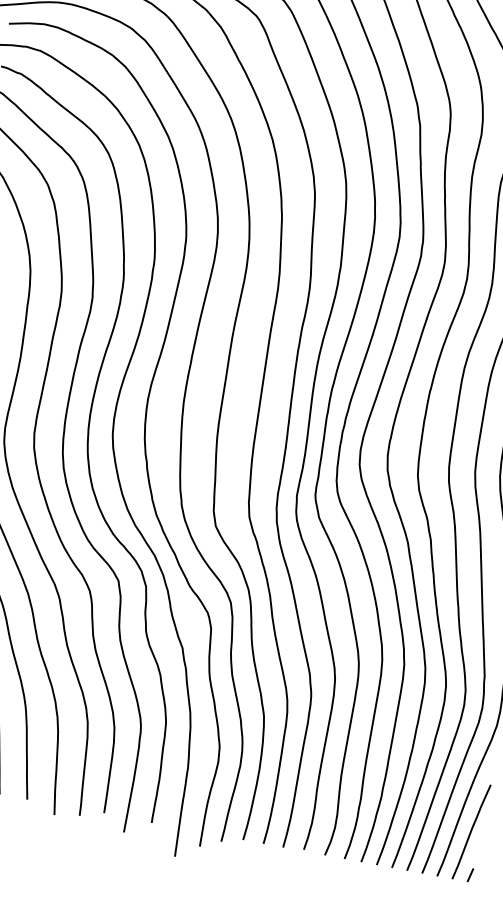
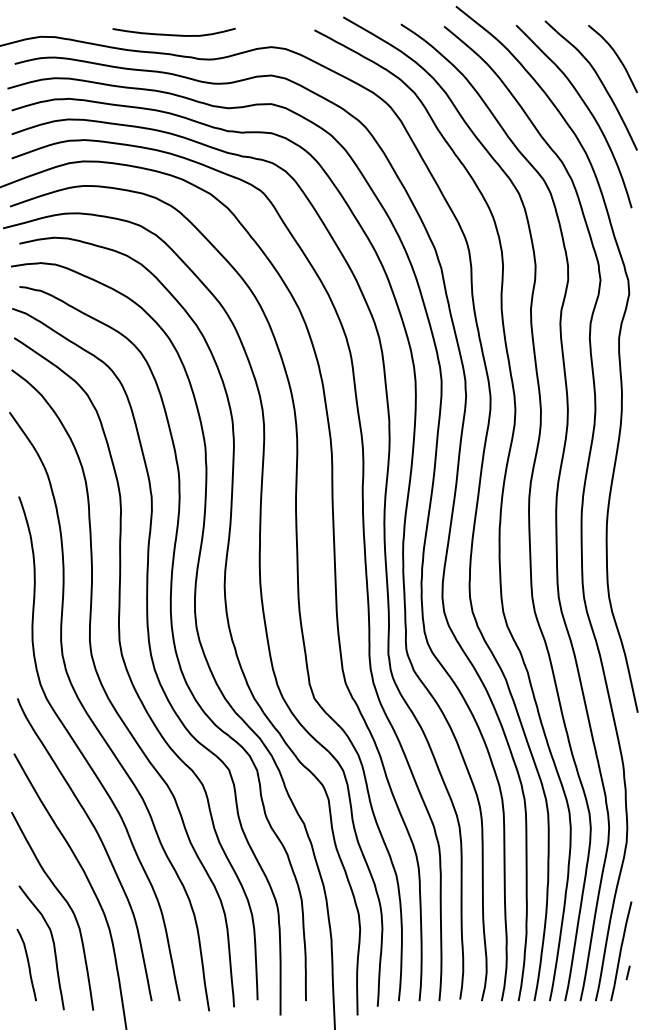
line: (469, 874) -> (627, 972), moved

